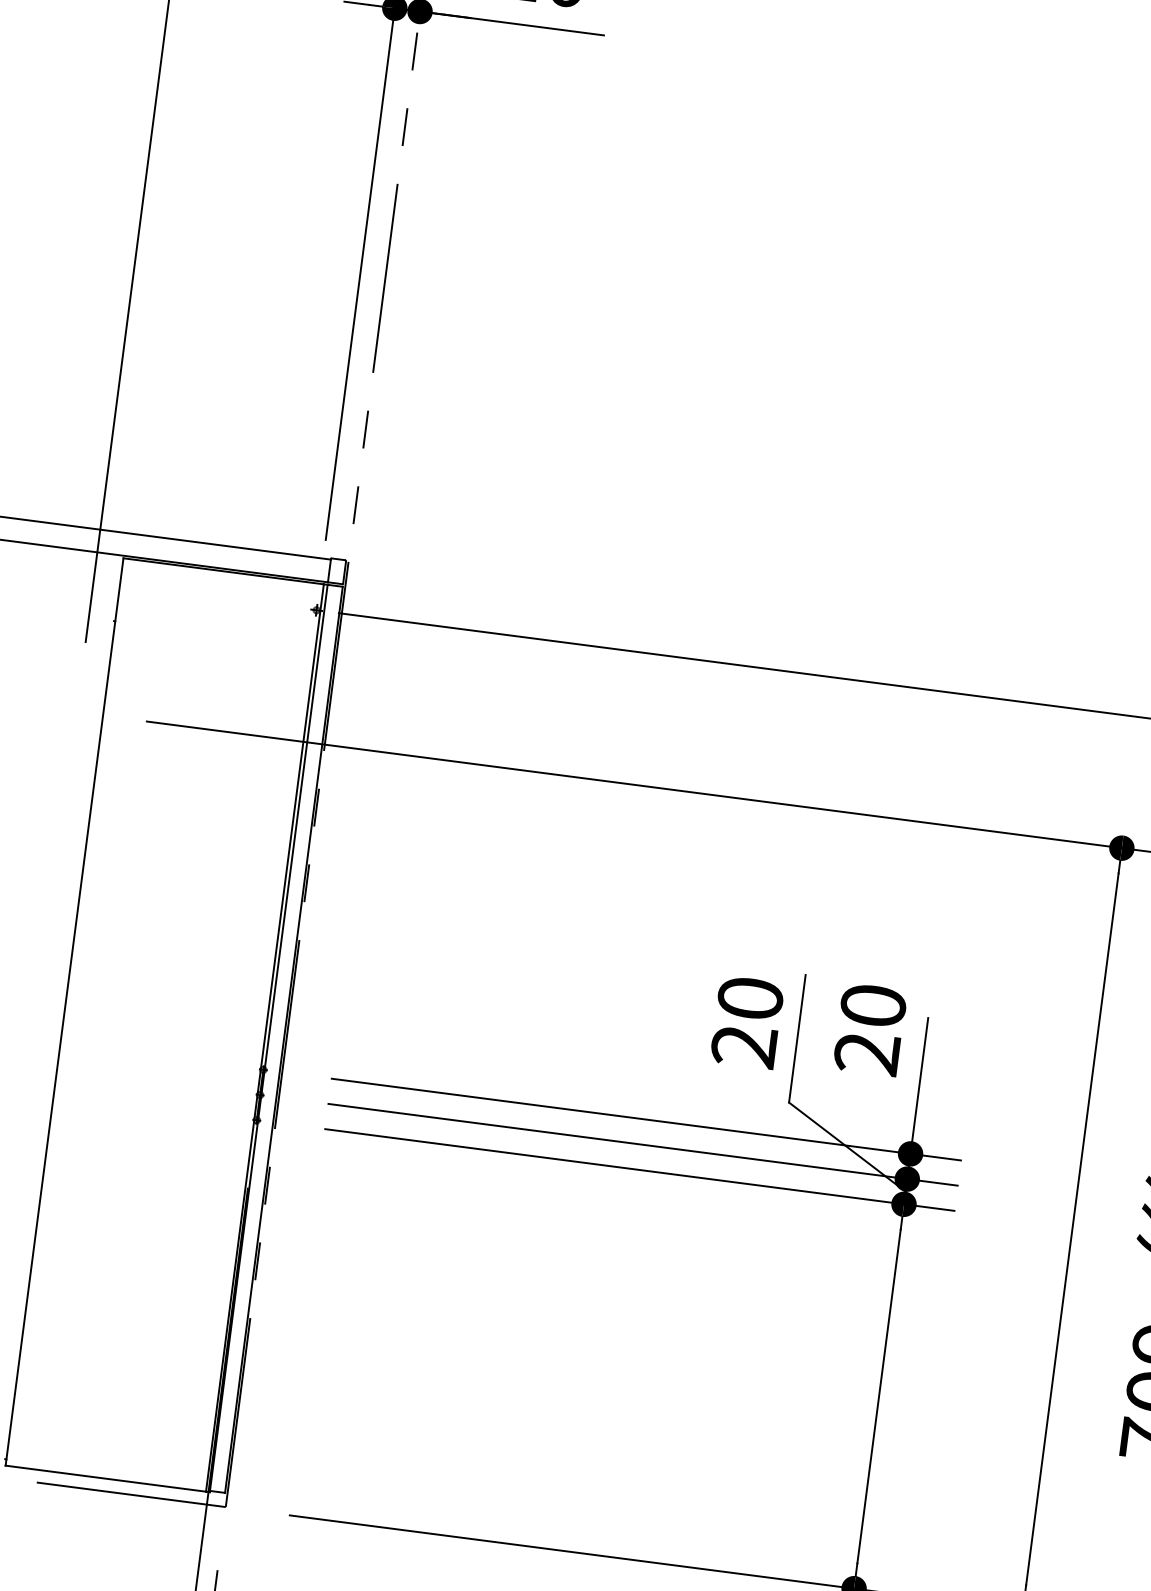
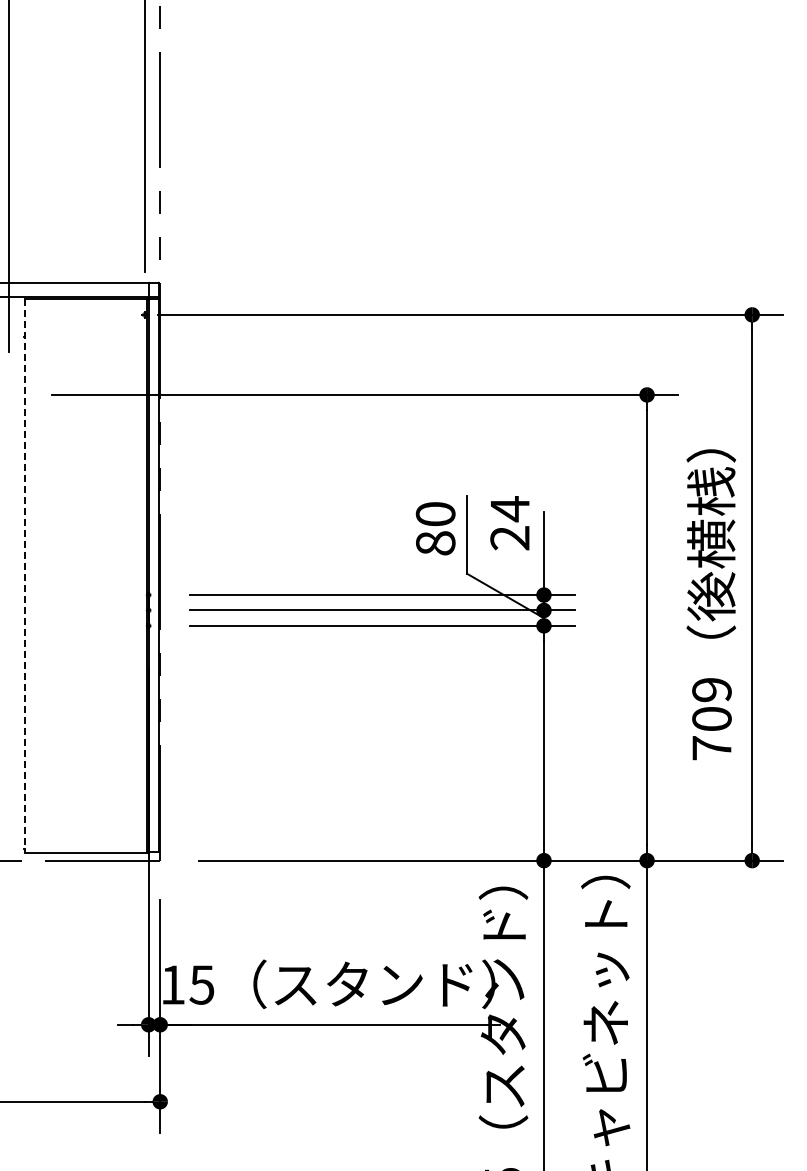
text: (872, 1006) -> (509, 509), 20 -> 24
line: (63, 1013) -> (24, 576), solid -> dashed
text: (743, 1046) -> (435, 543), 20 -> 80

